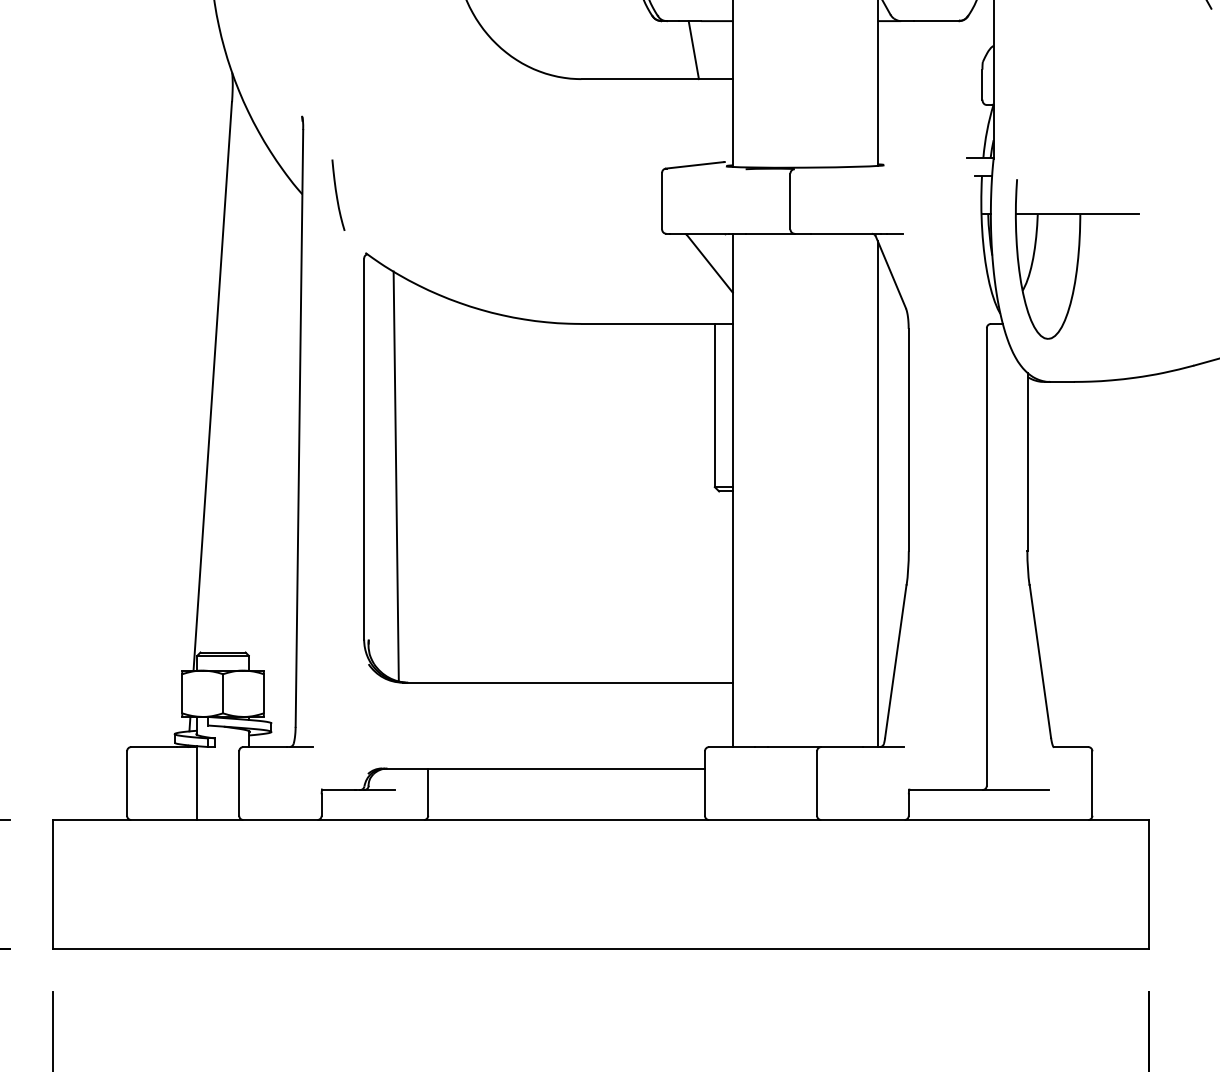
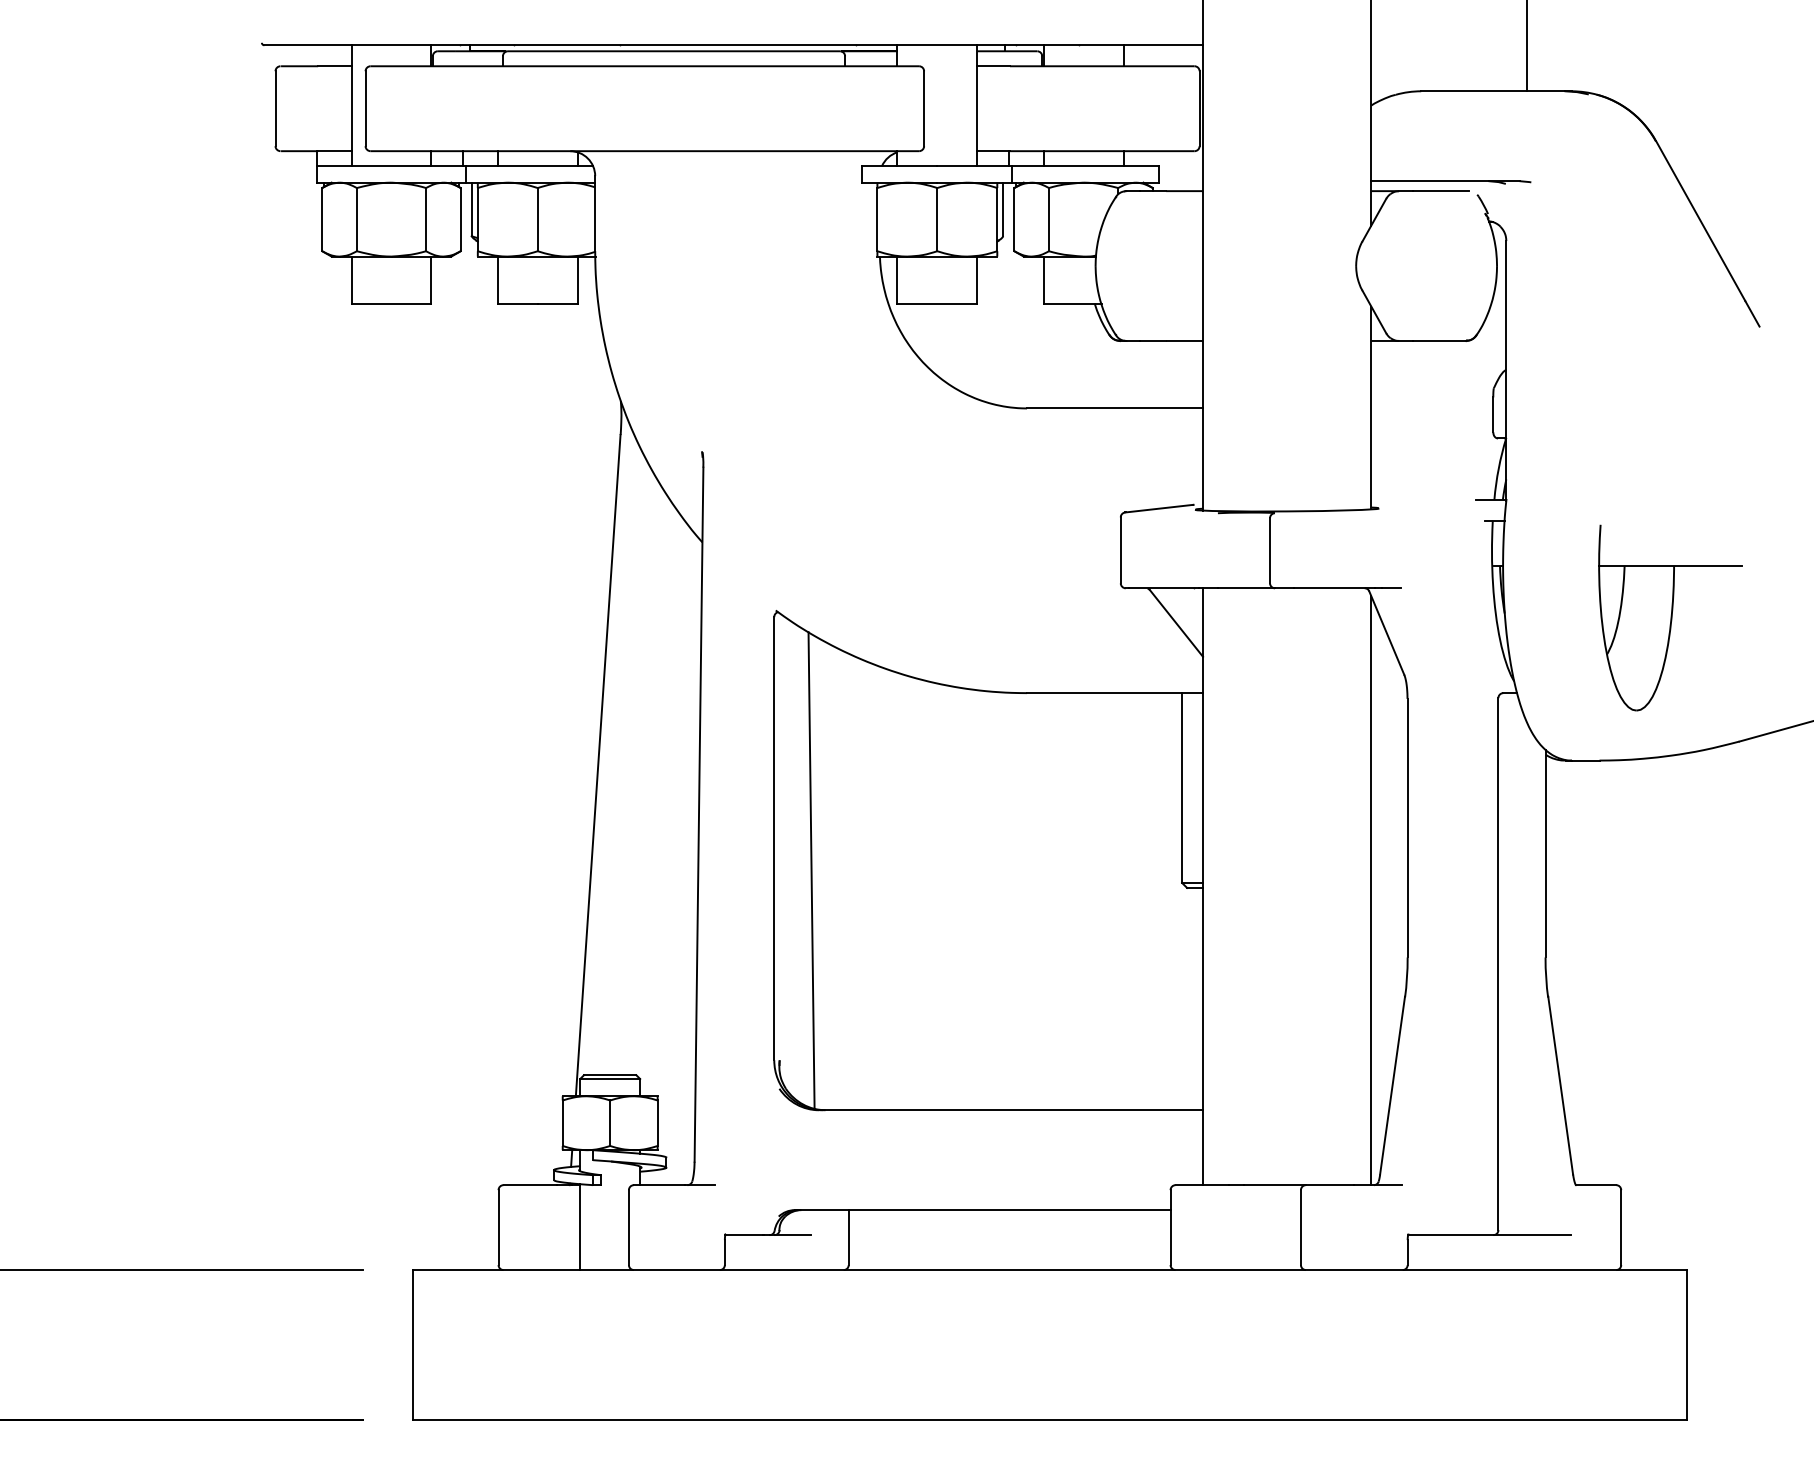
line: (693, 49) -> (1157, 374), removed
curve: (337, 195) -> (743, 543), removed
part: (1077, 258) -> (1670, 617), moved

